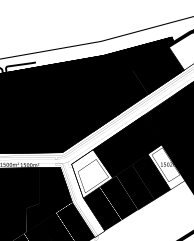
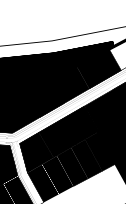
fill: (166, 166) -> (100, 151), added
fill: (91, 173) -> (35, 152), added

